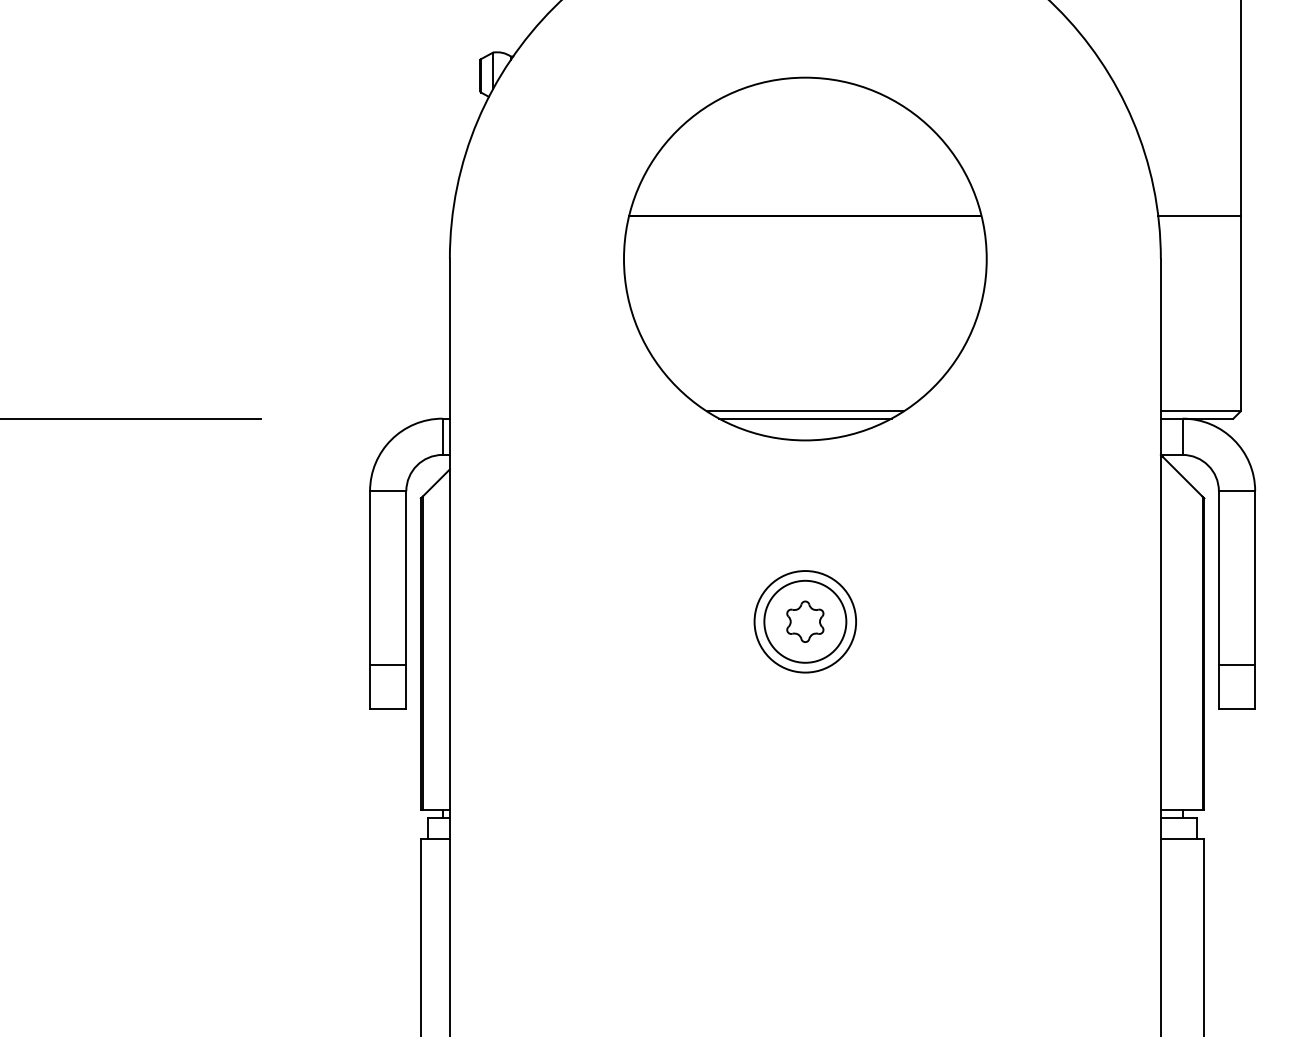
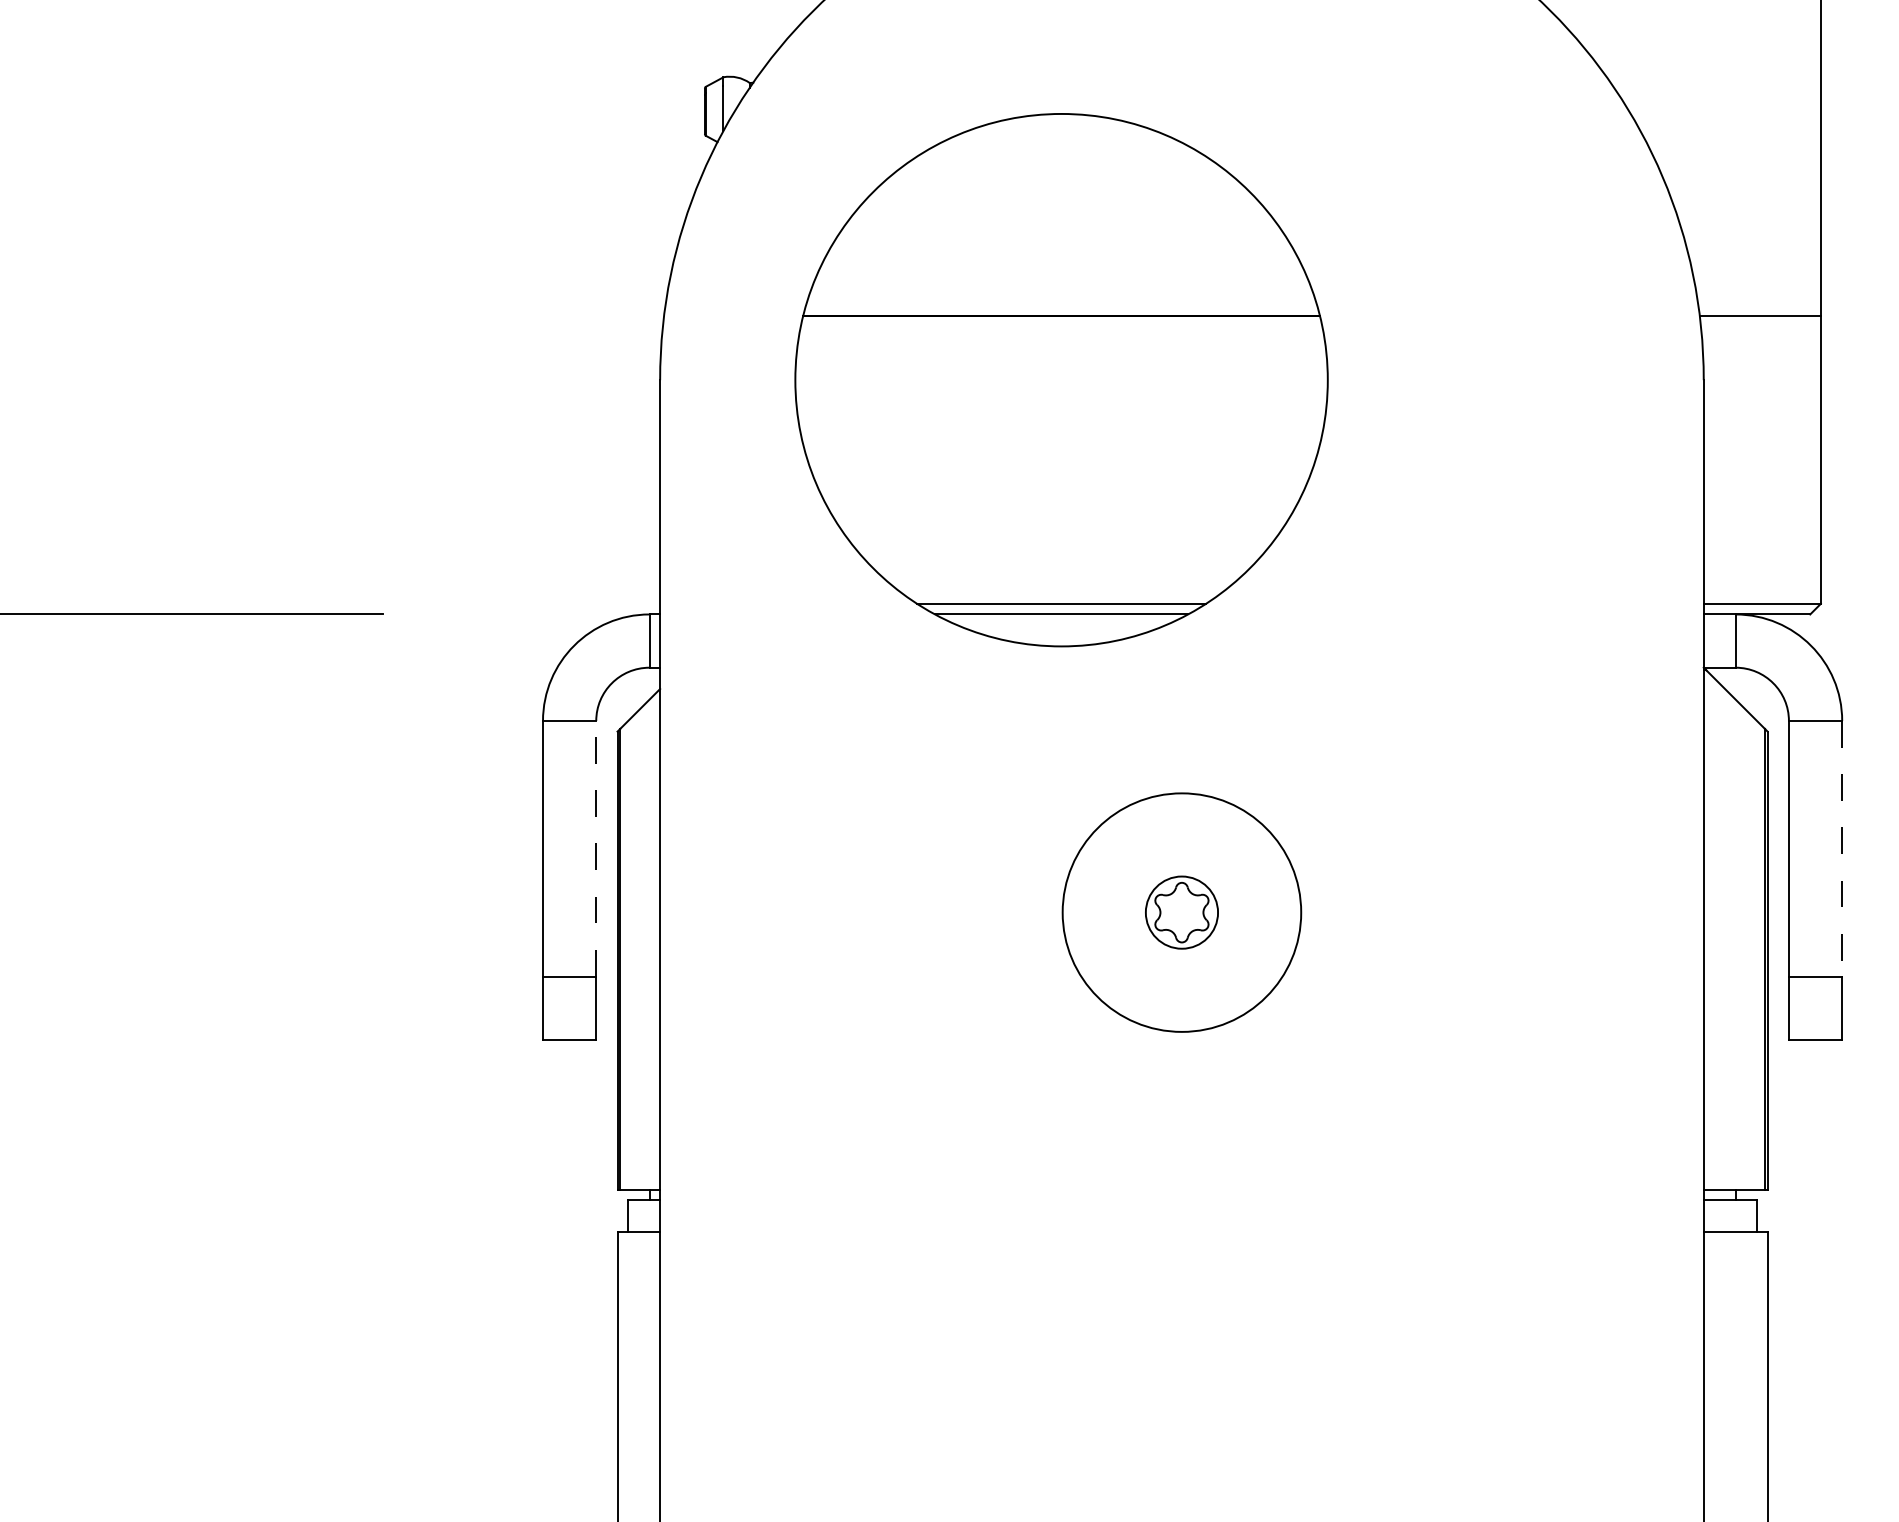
part: (805, 258) -> (1061, 379), moved
line: (406, 577) -> (596, 847), solid -> dashed
line: (1255, 578) -> (1842, 849), solid -> dashed
circle: (805, 621) -> (1182, 912), size x0.6
circle: (805, 621) -> (1182, 912), size x1.6

